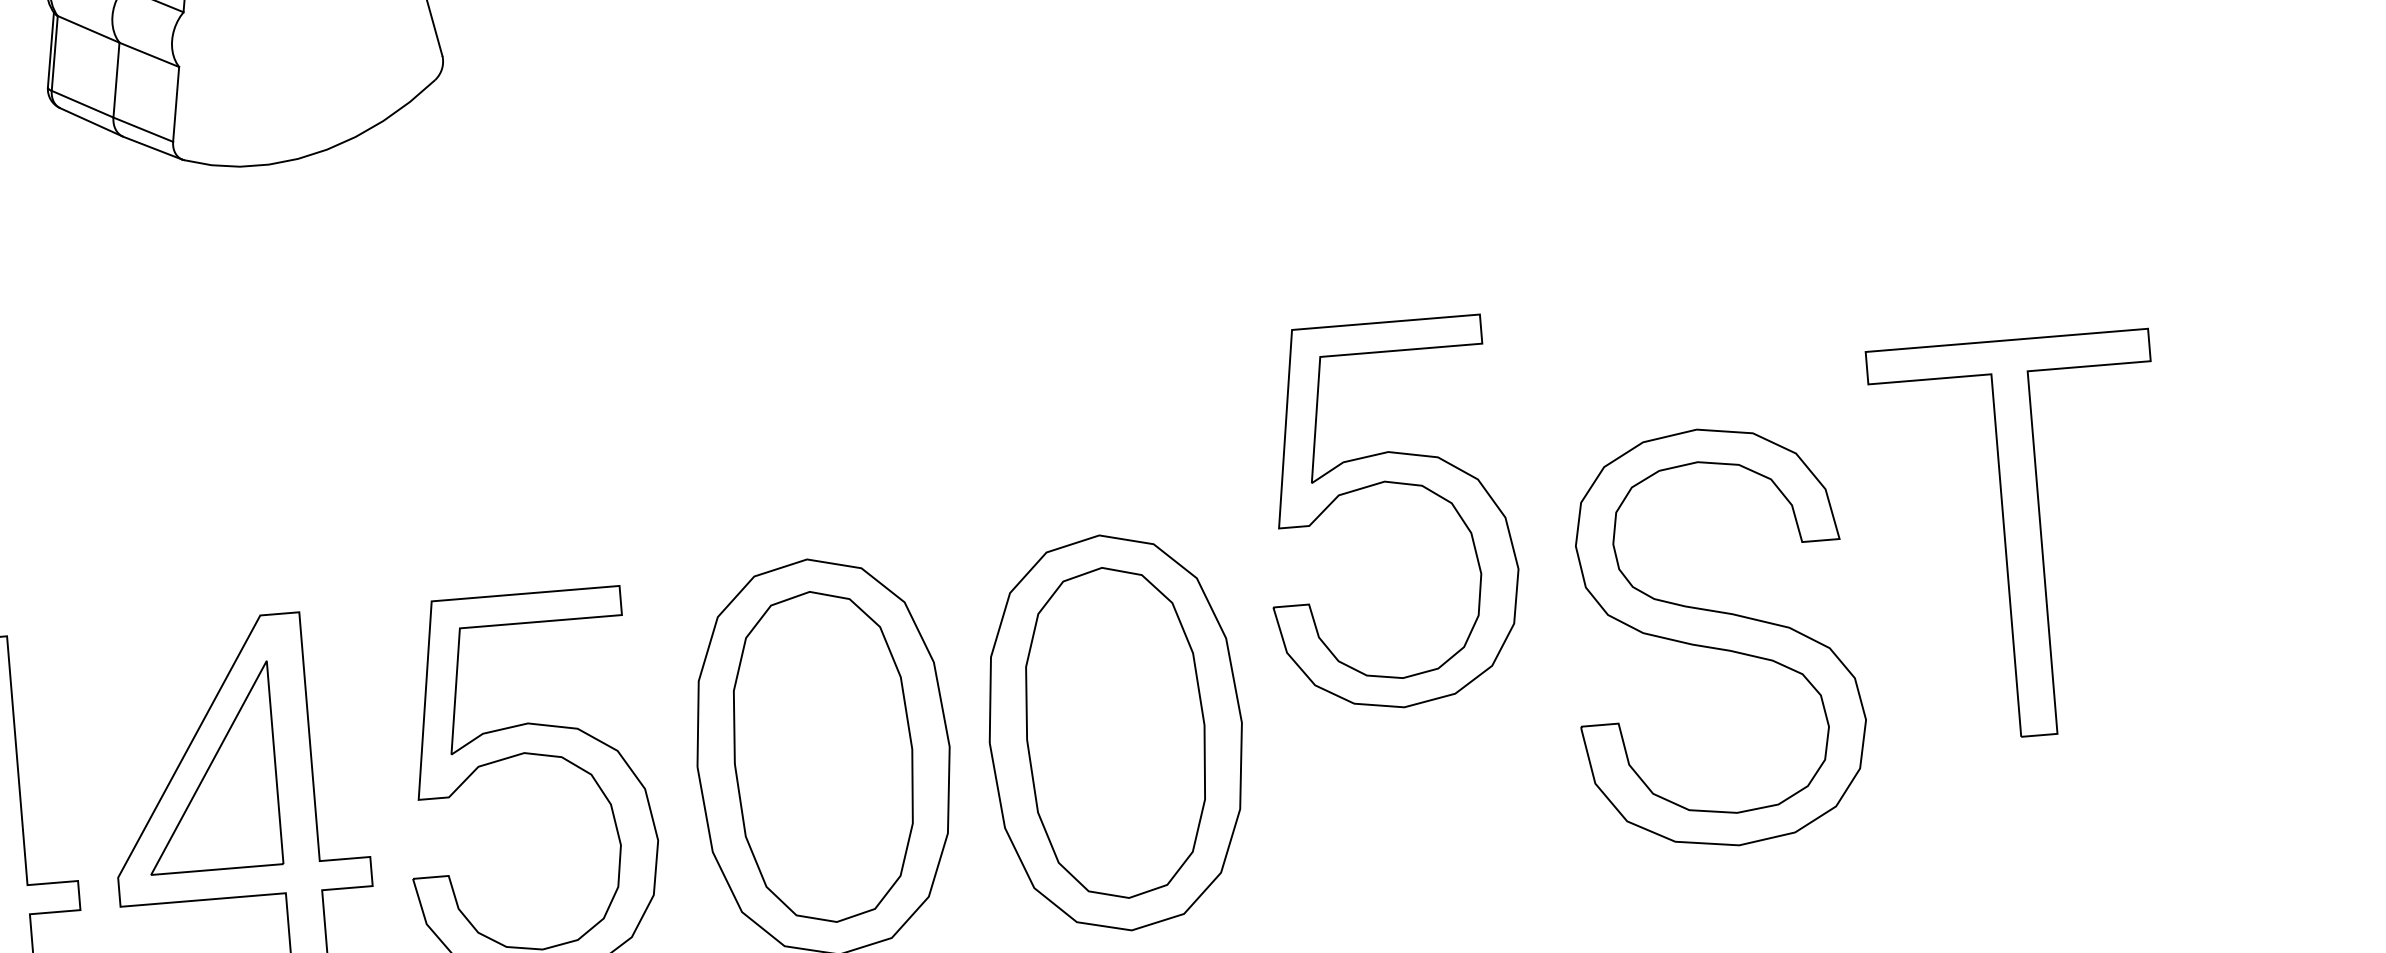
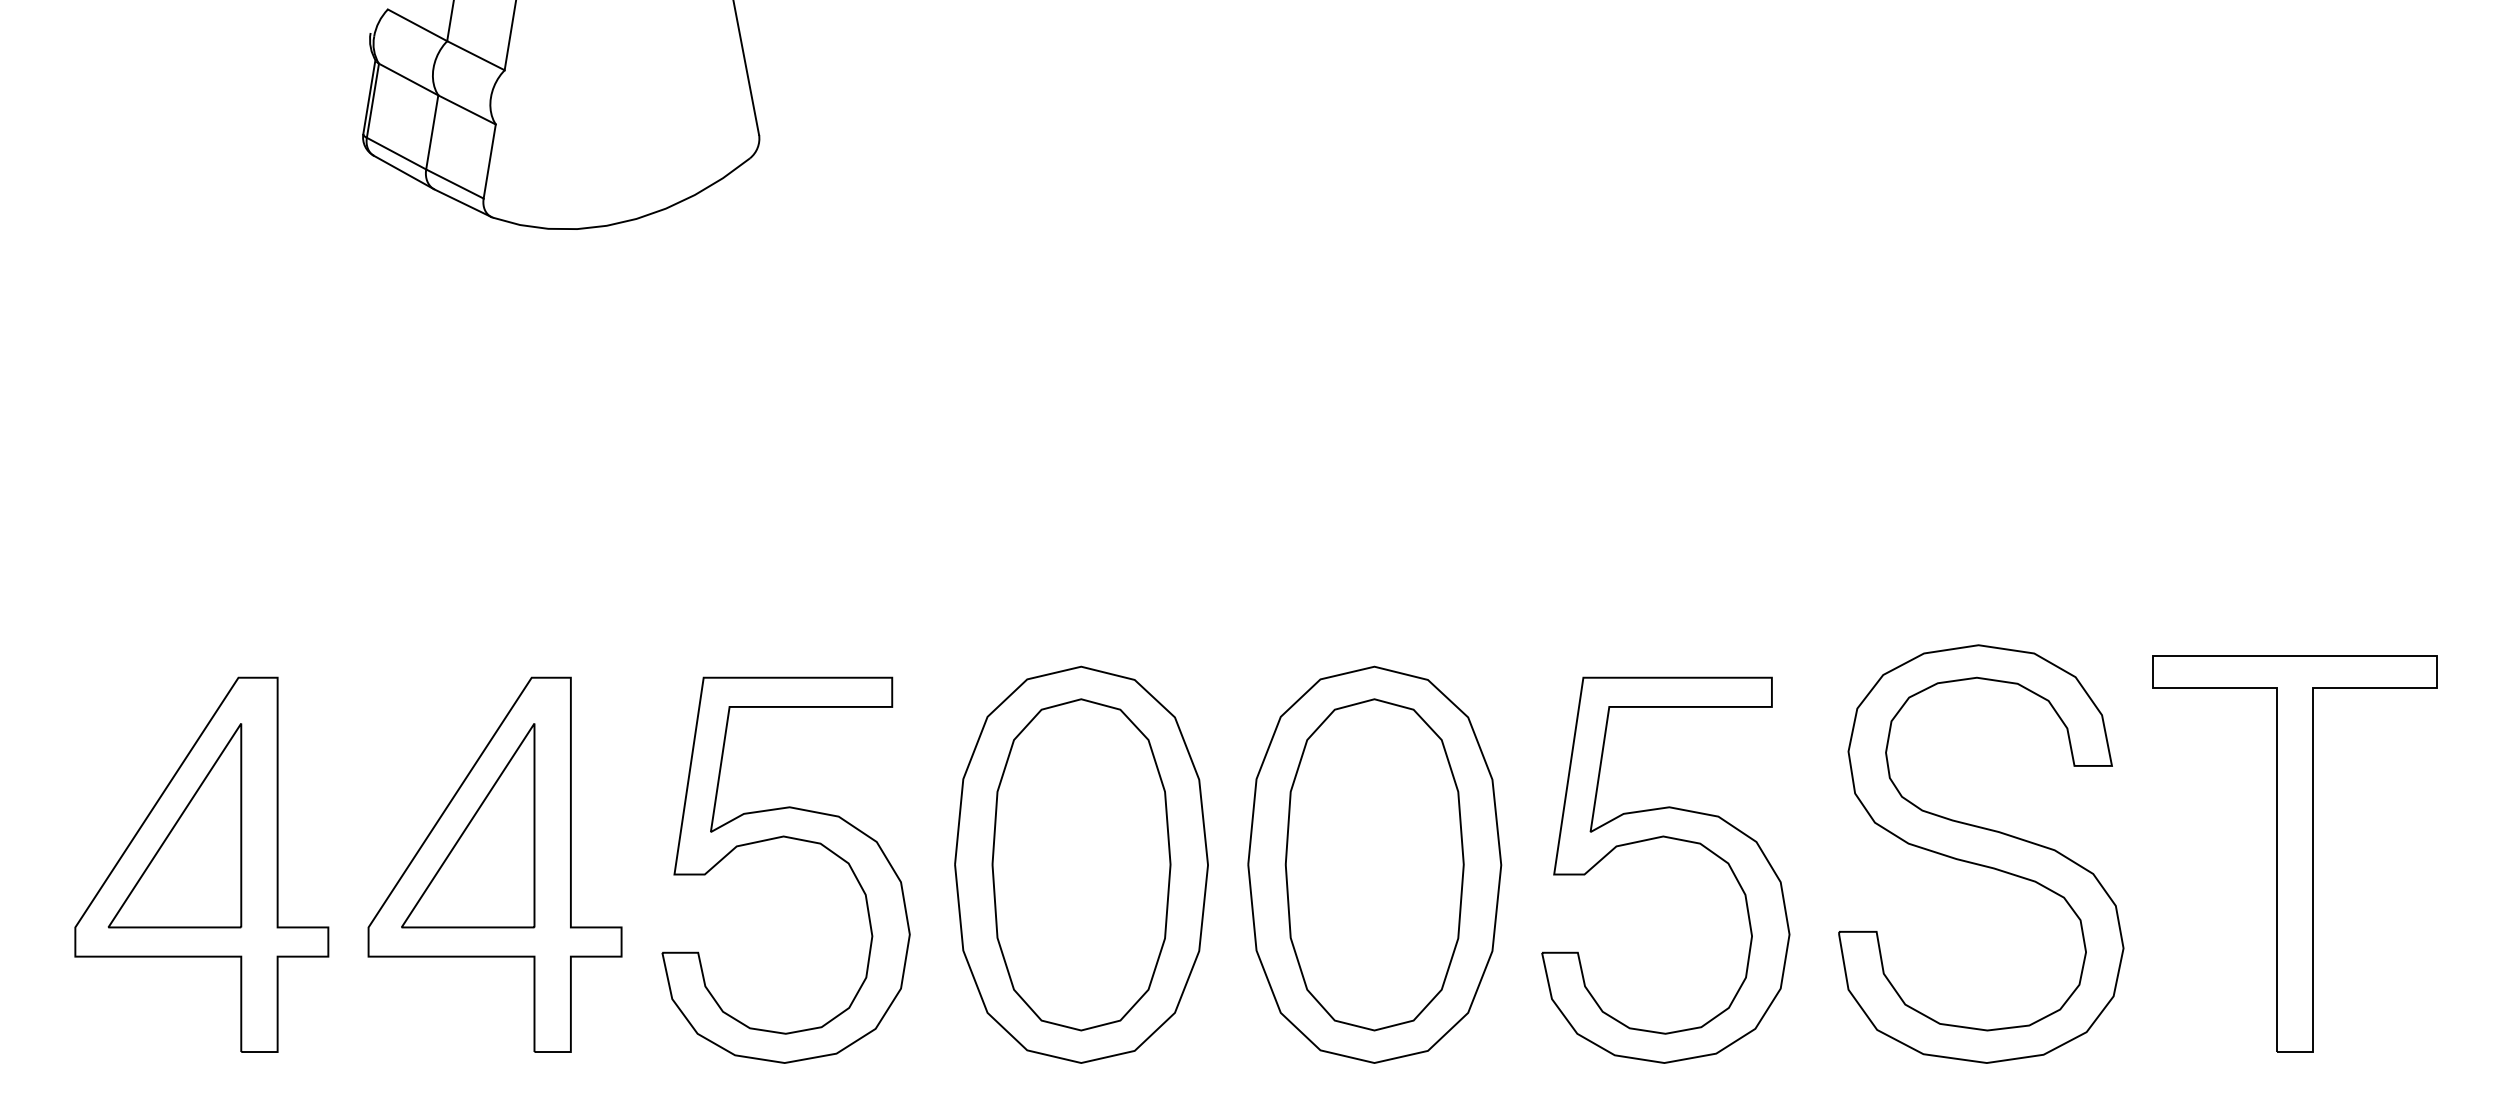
part: (1394, 483) -> (1672, 839), moved
part: (2022, 537) -> (2294, 853), moved
part: (1716, 636) -> (1981, 853), moved

